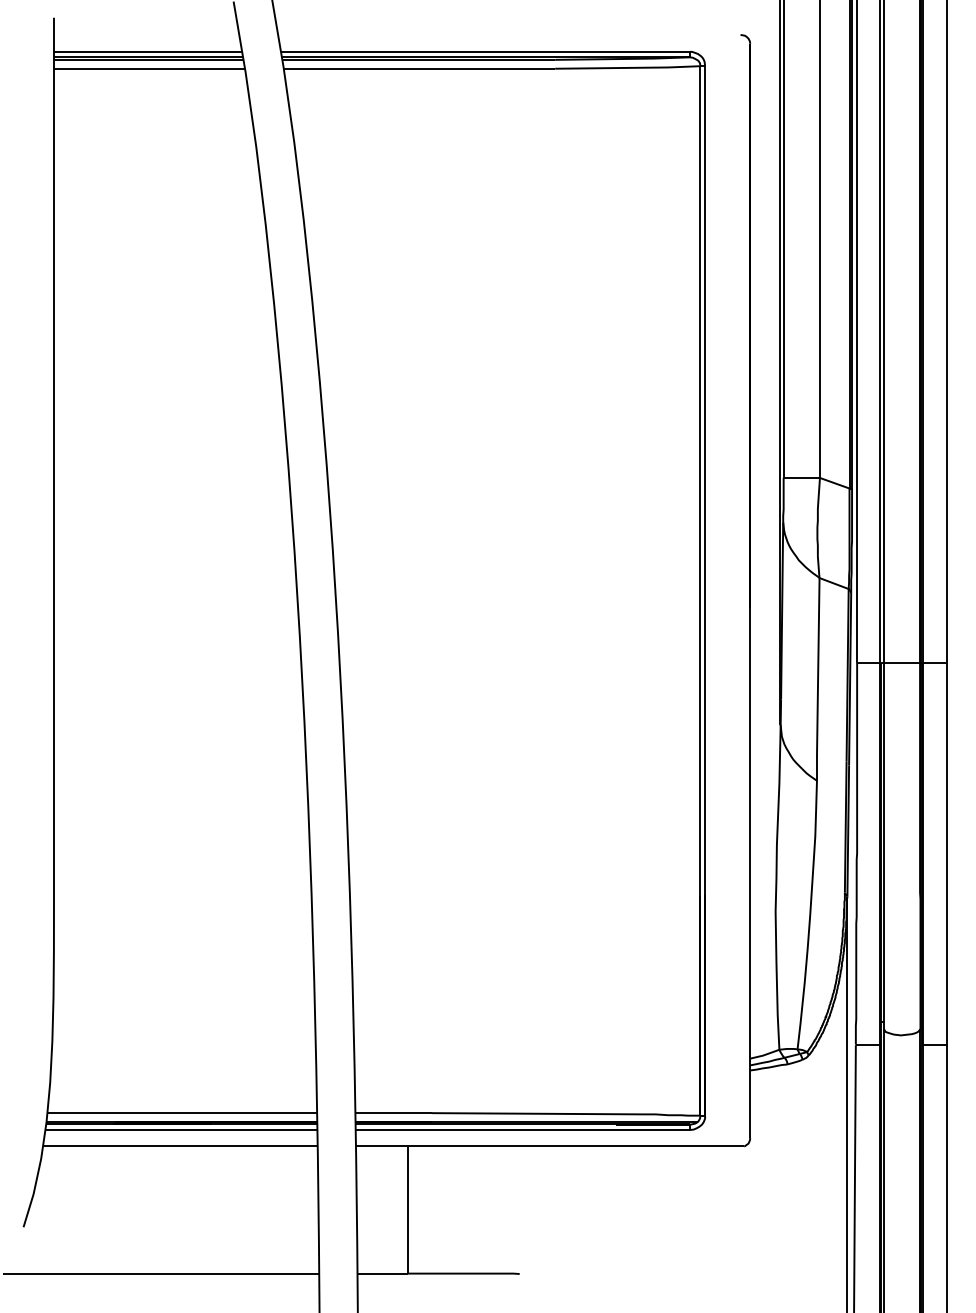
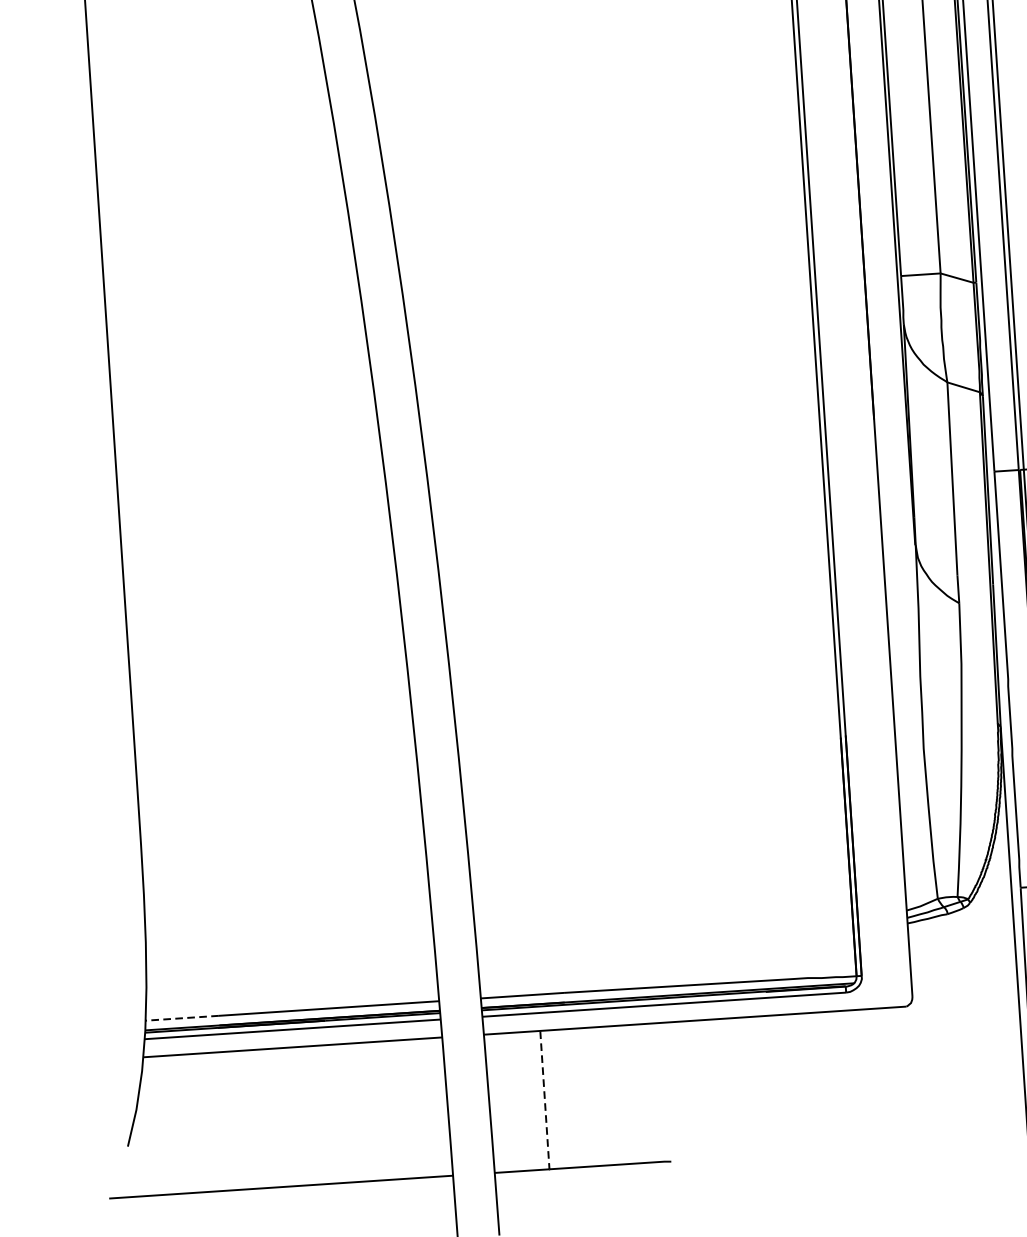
line: (81, 1113) -> (182, 1018), solid -> dashed
line: (407, 1210) -> (544, 1100), solid -> dashed

